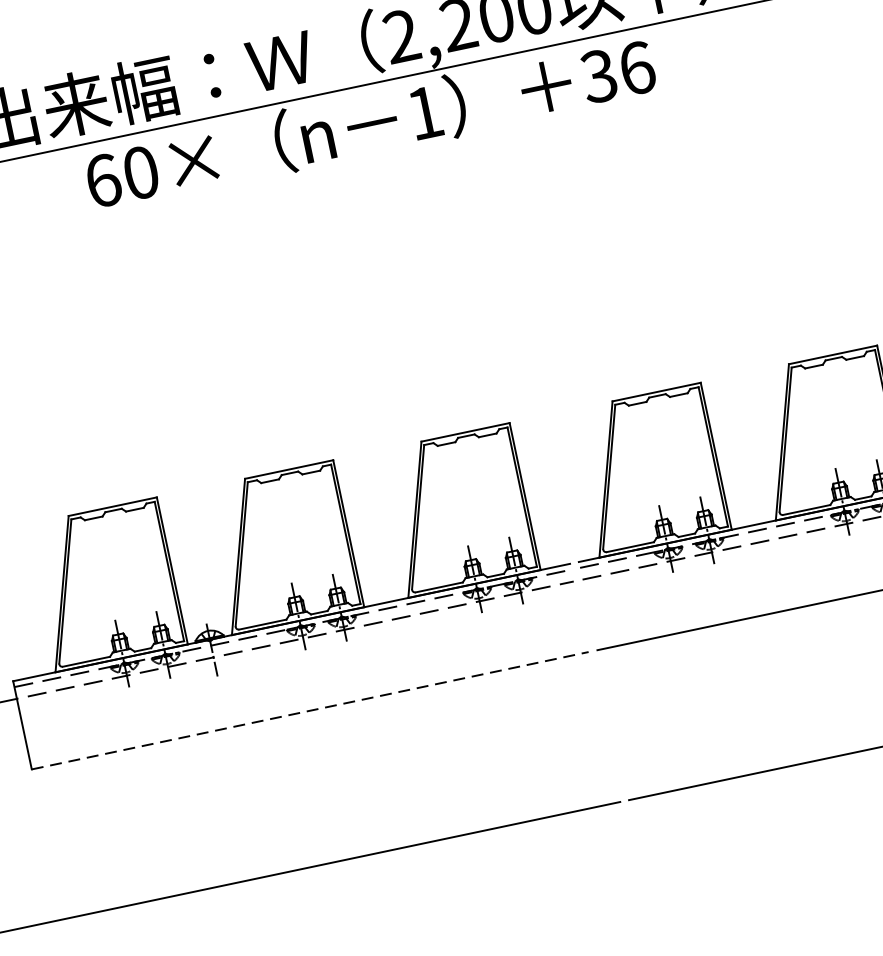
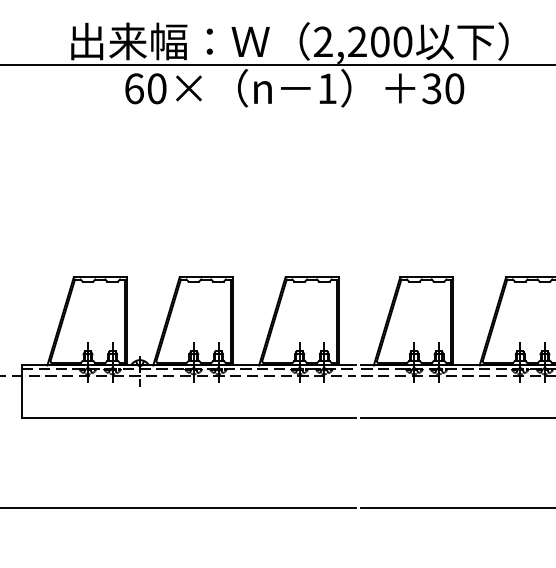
text: (636, 67) -> (454, 88), 36 -> 30
line: (310, 710) -> (189, 418), dashed -> solid

